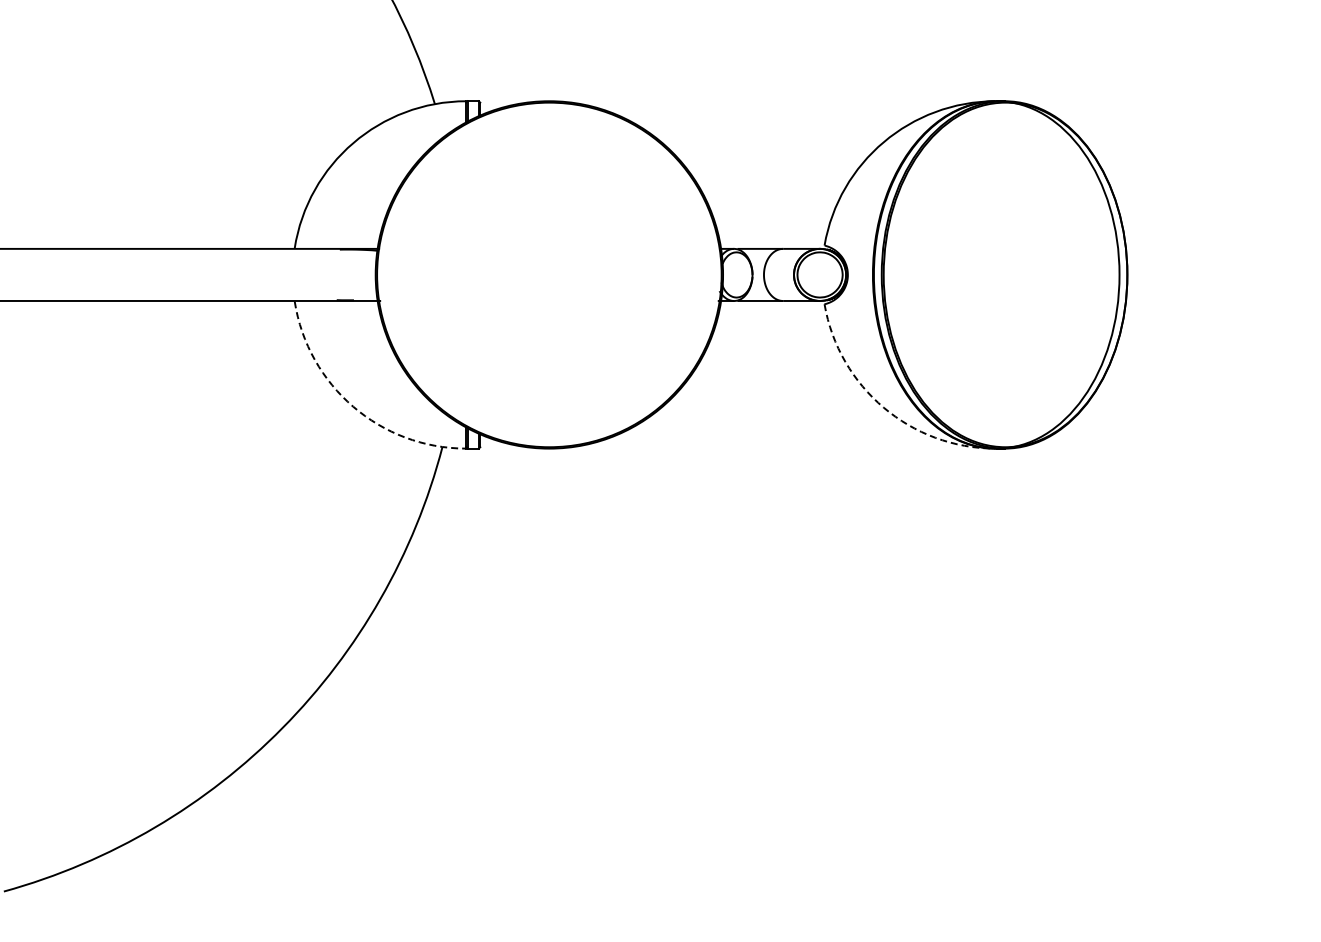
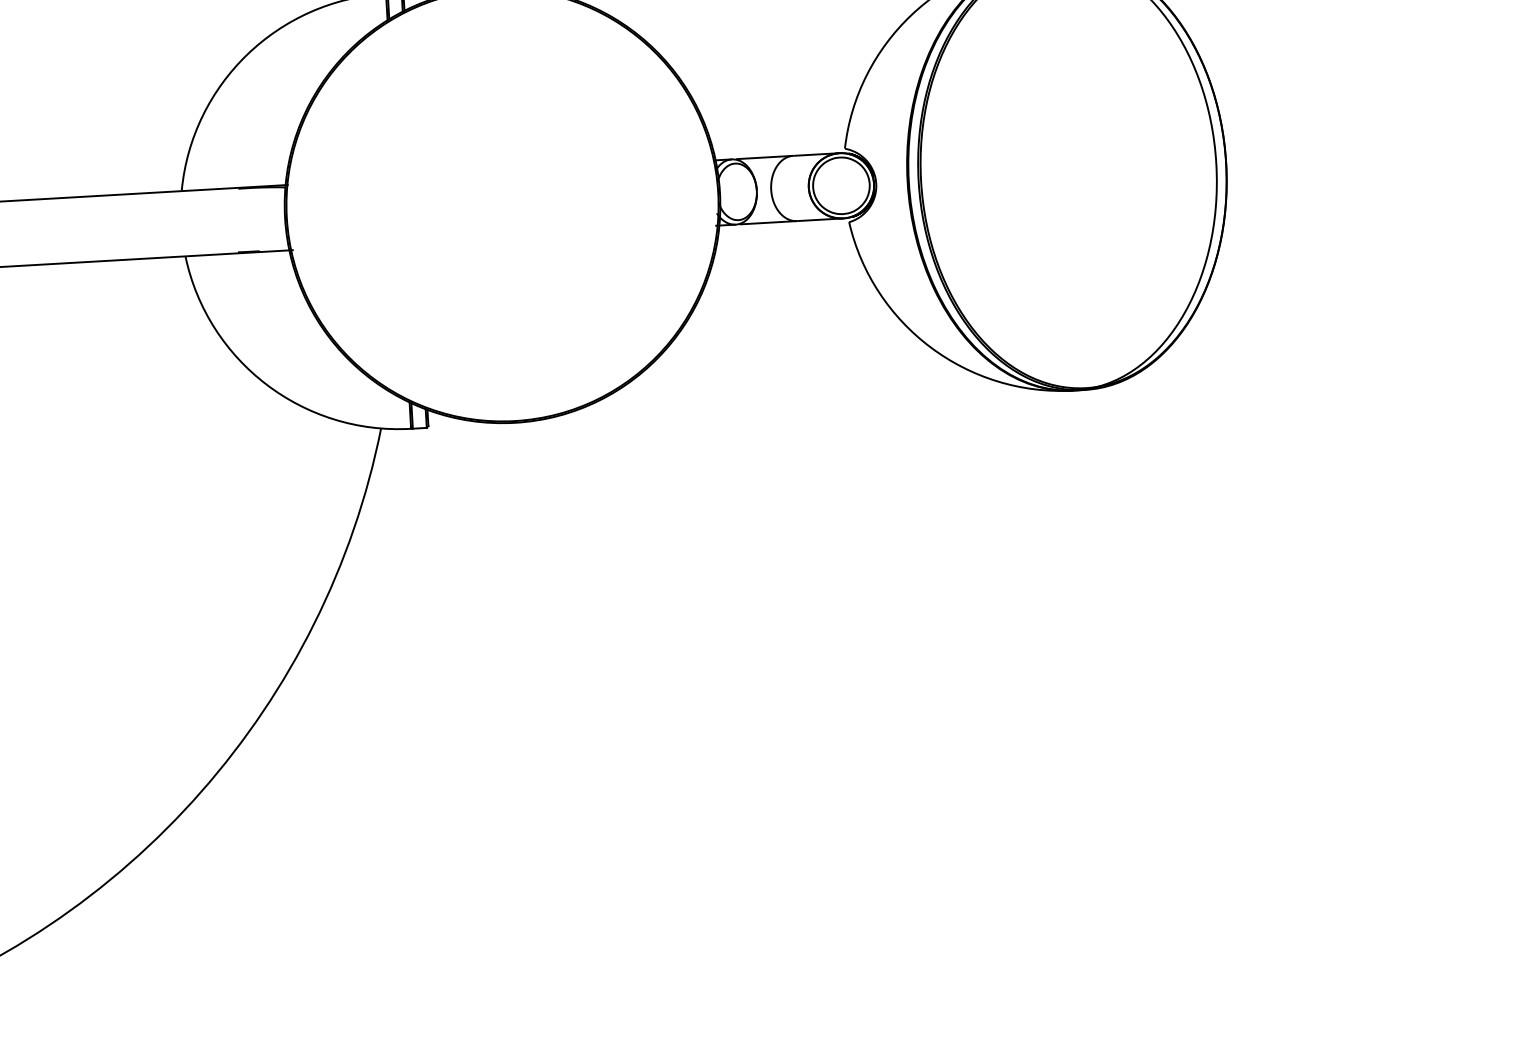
arc: (353, 406) -> (266, 384), dashed -> solid
arc: (883, 407) -> (930, 347), dashed -> solid

